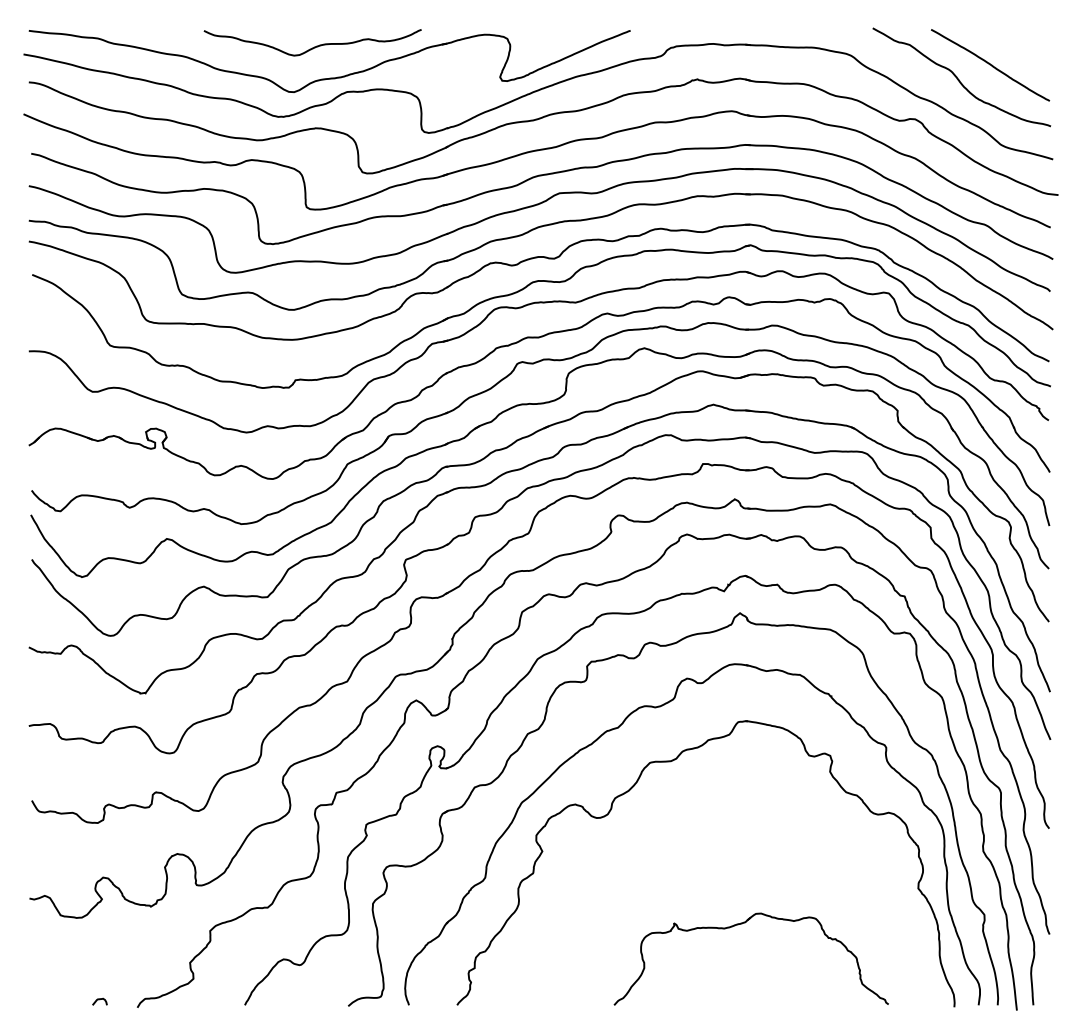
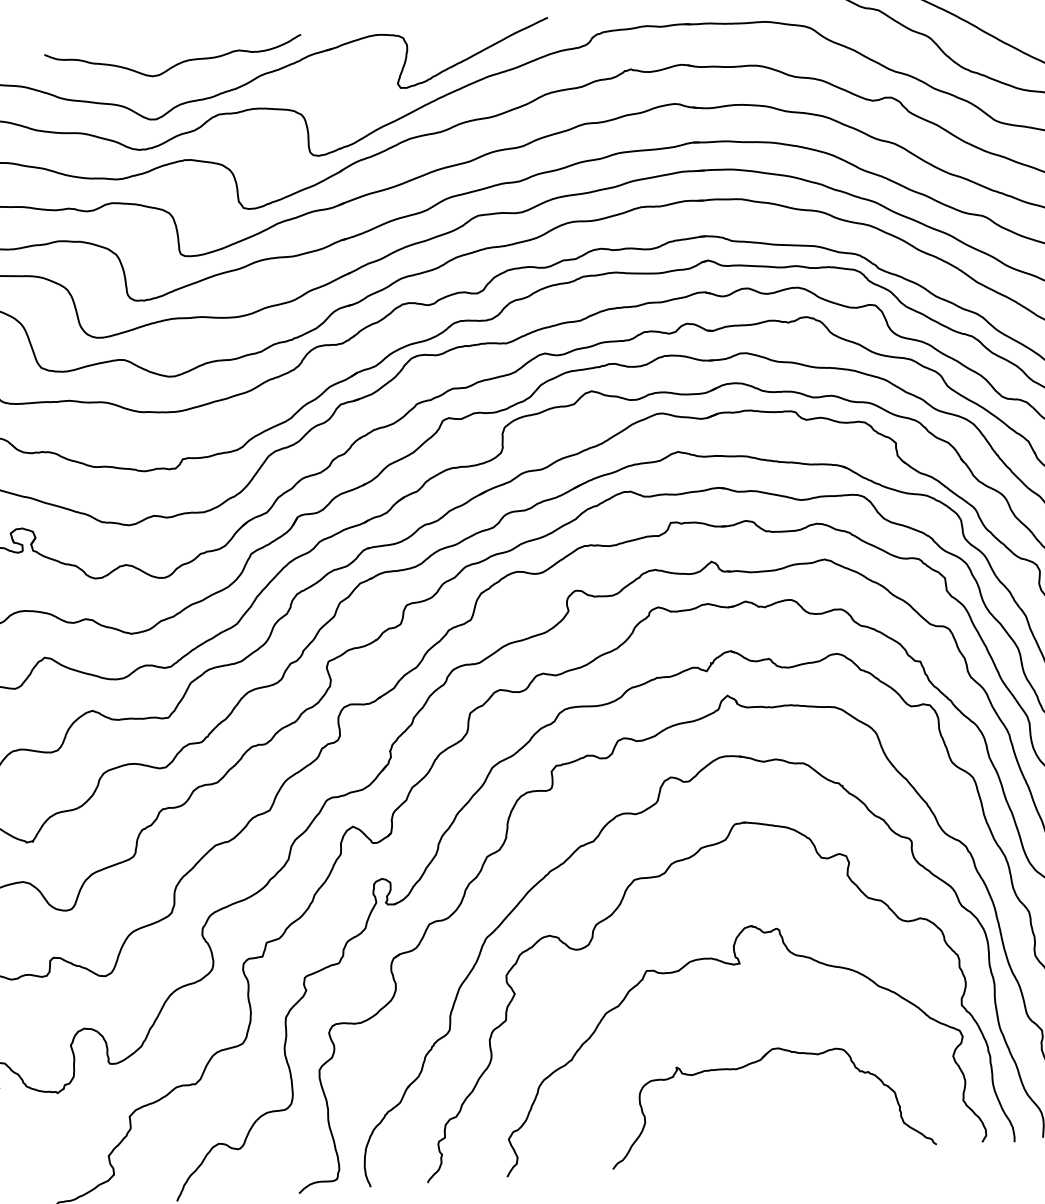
part: (728, 841) -> (733, 966), added

